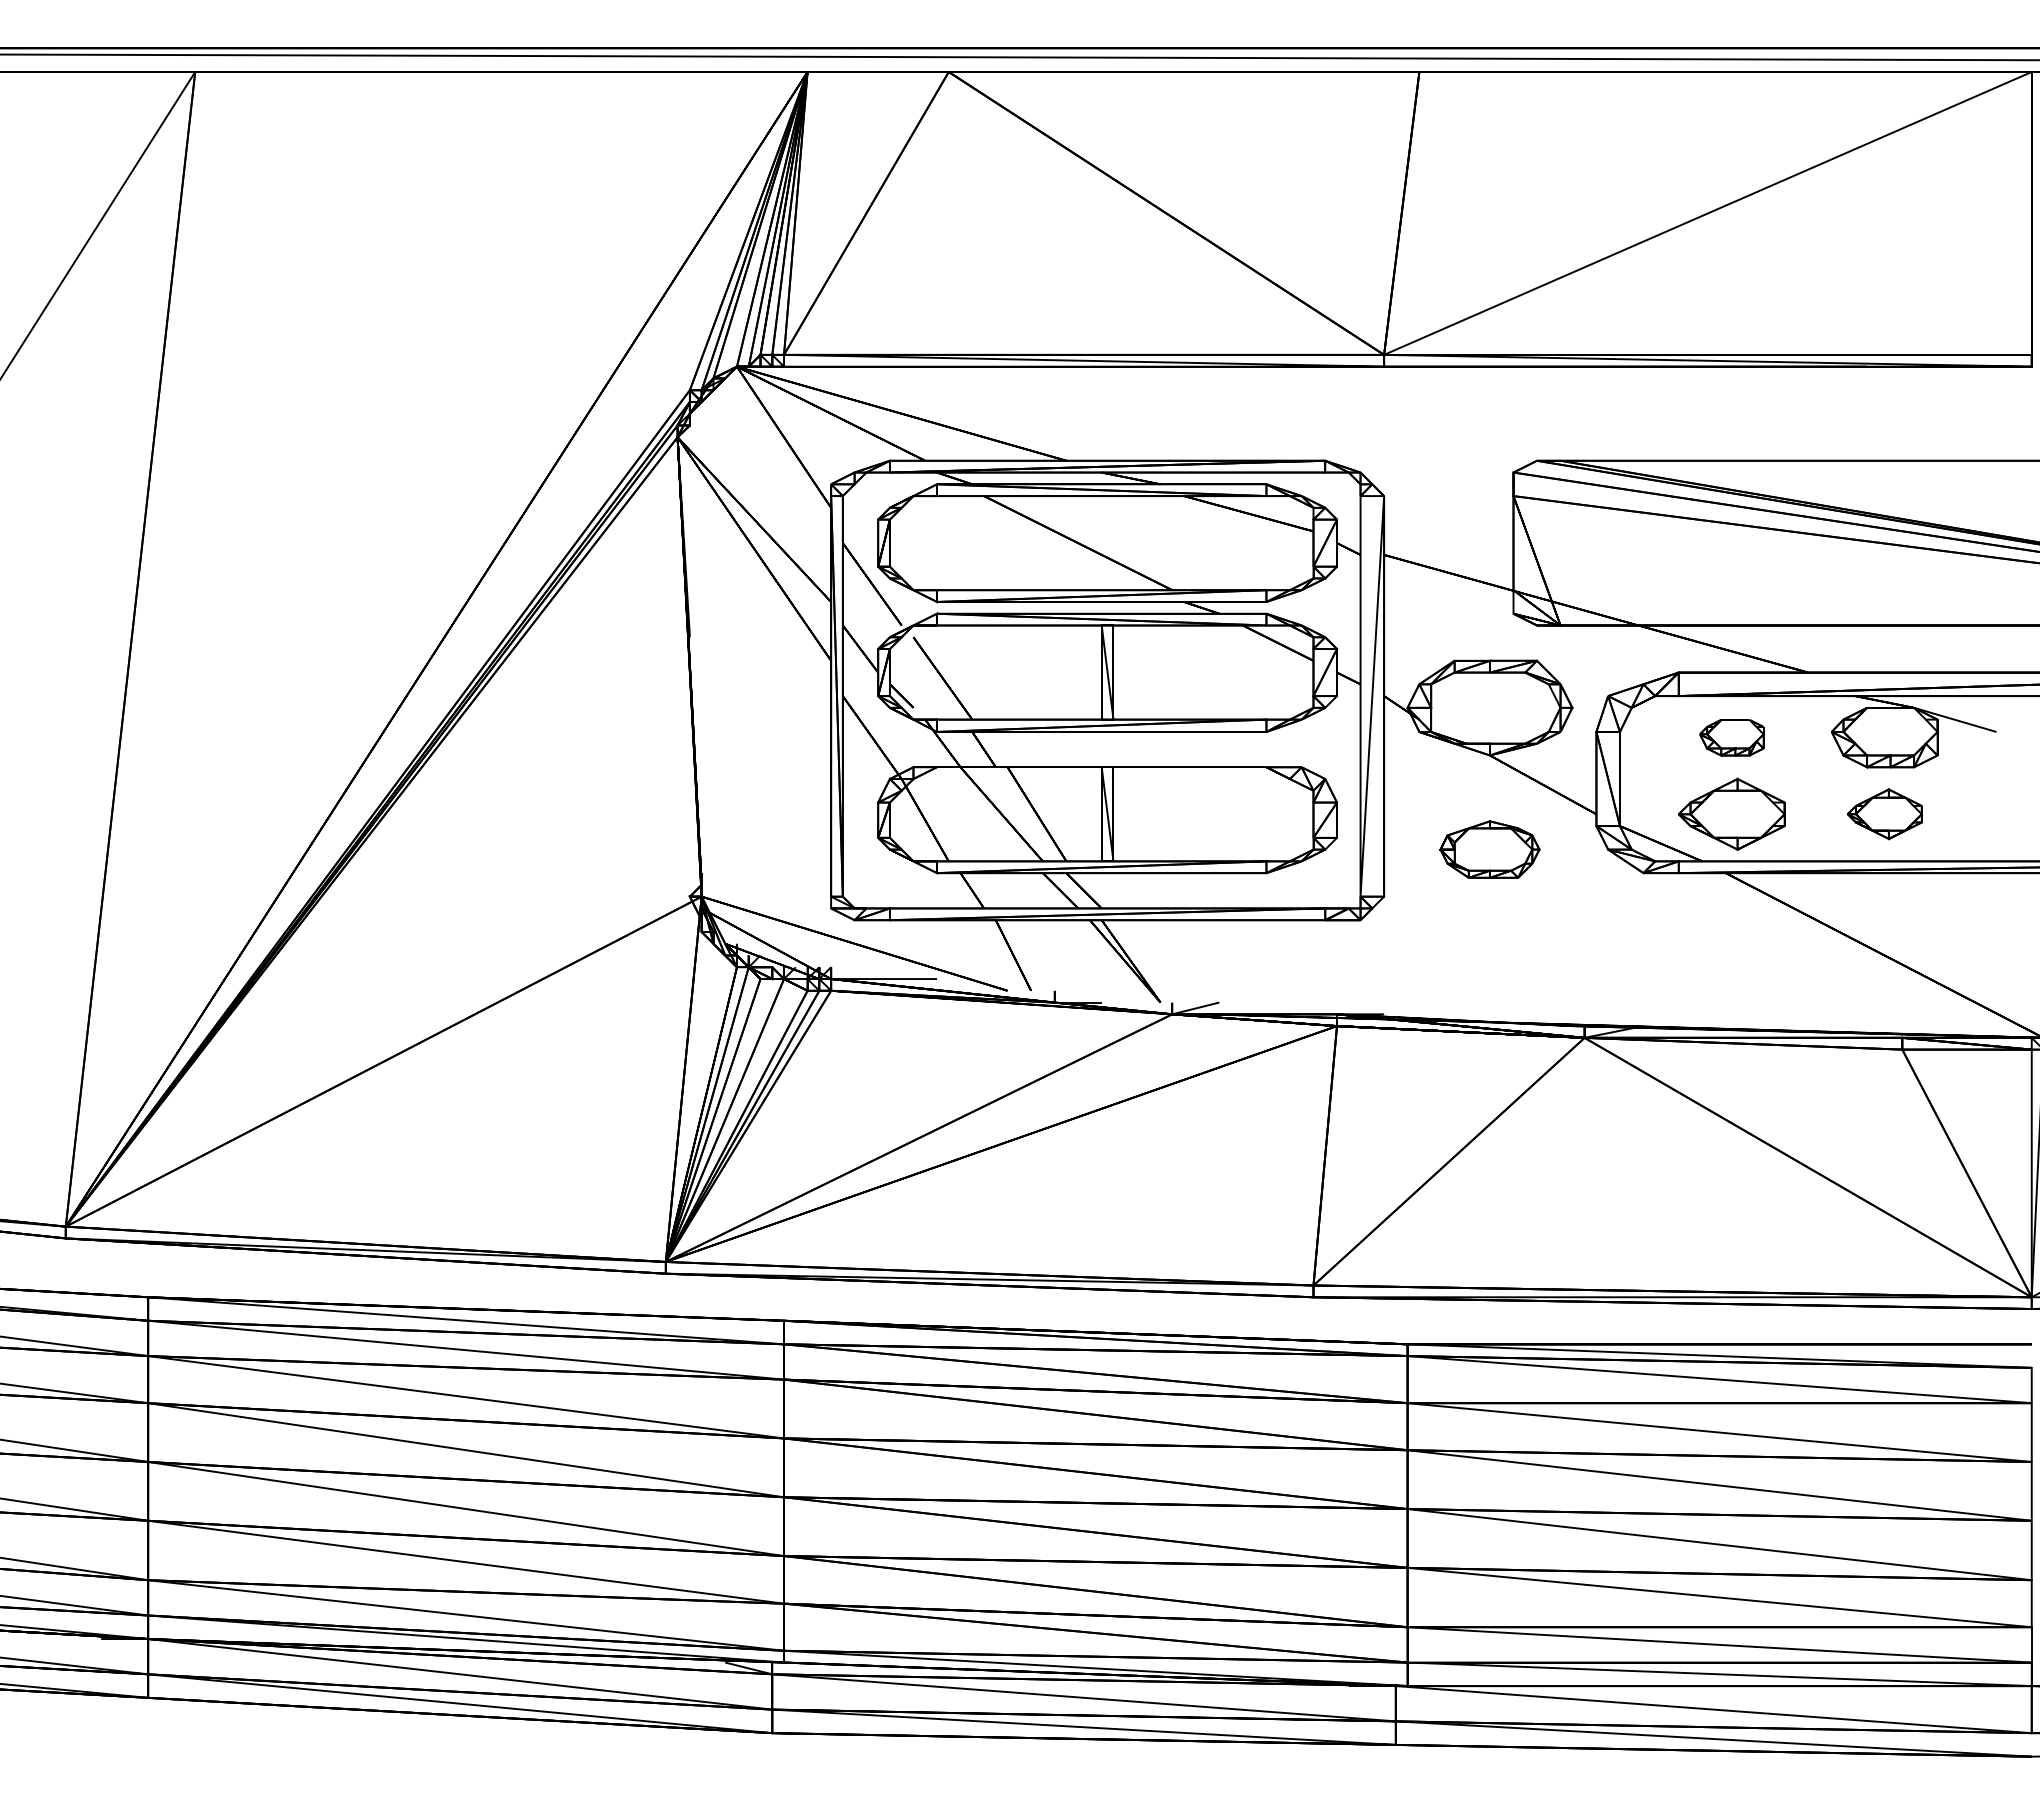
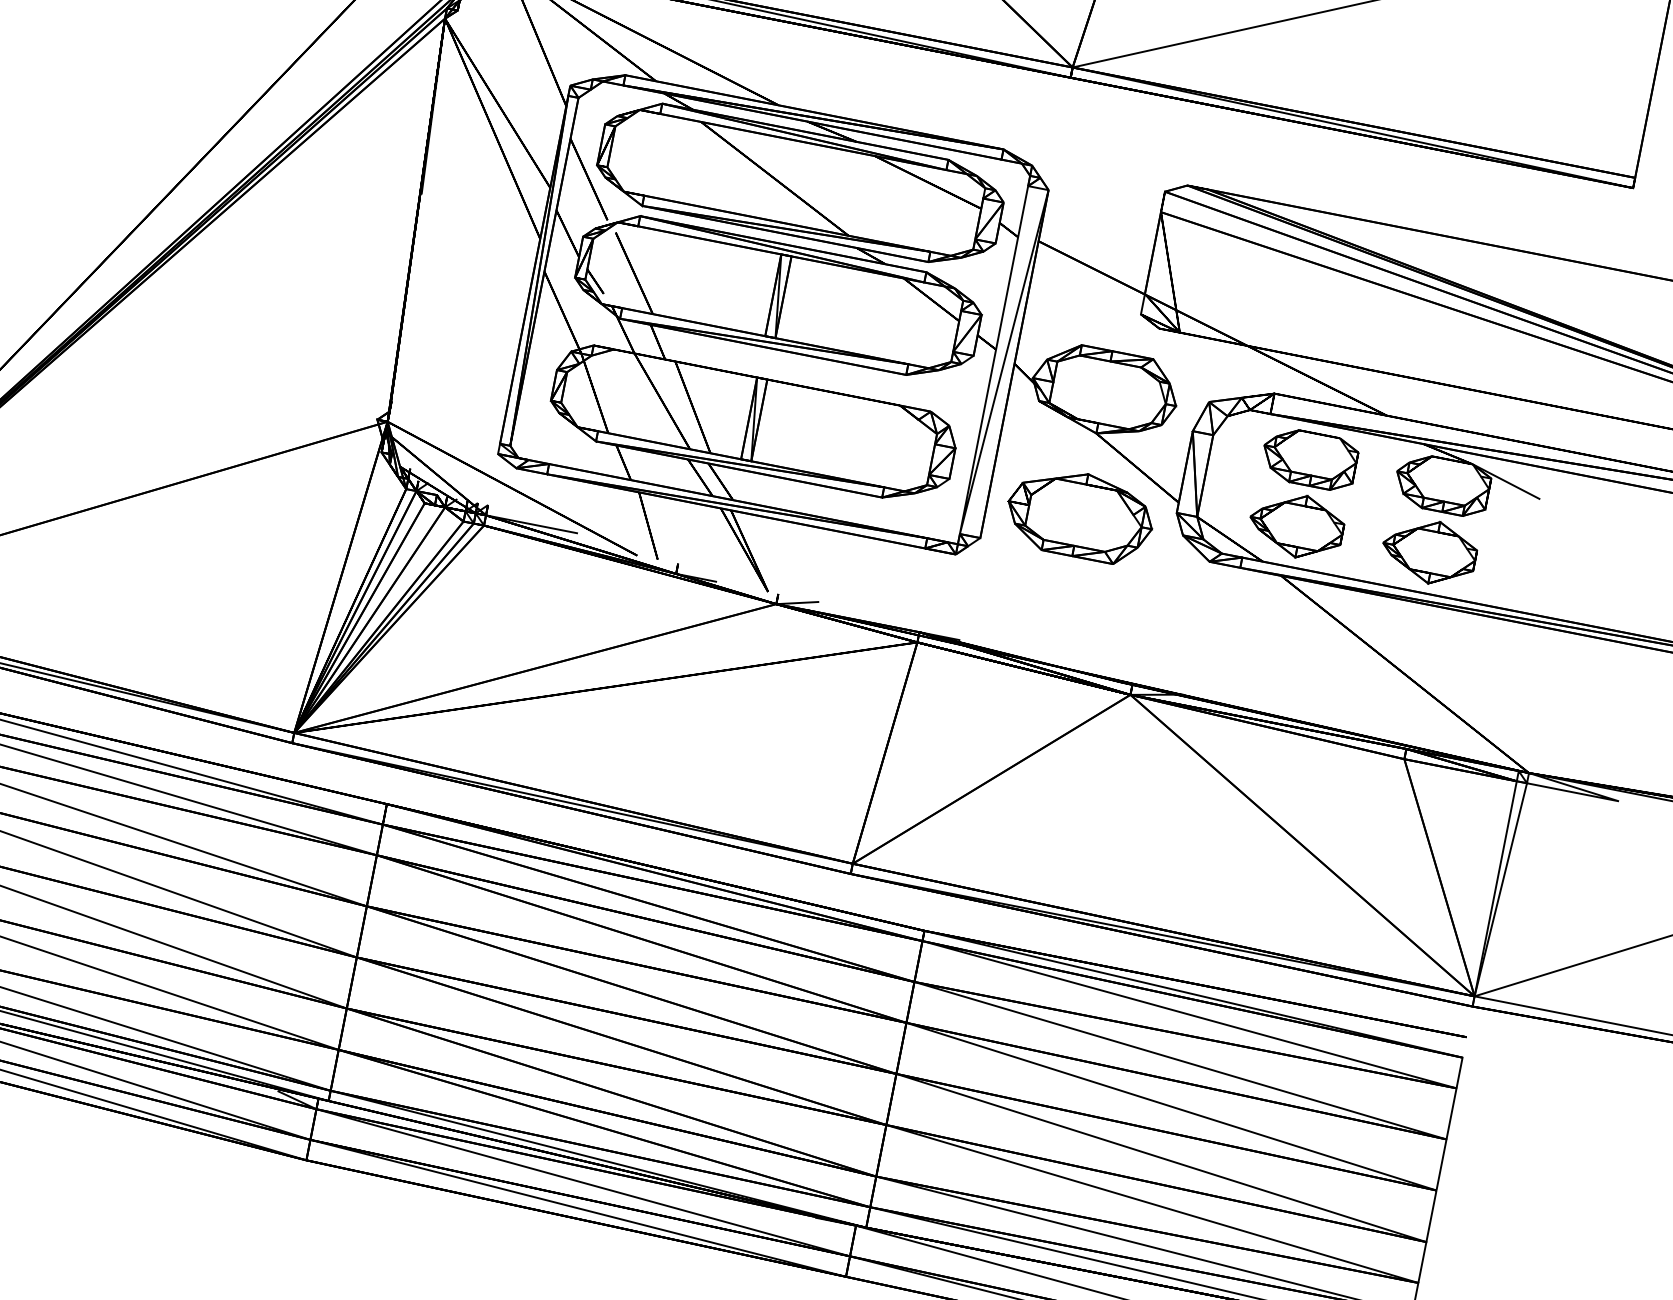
part: (1731, 737) -> (1309, 459), size x1.67
part: (1884, 813) -> (1429, 551), size x1.43
part: (1489, 849) -> (1079, 515), size x1.67

